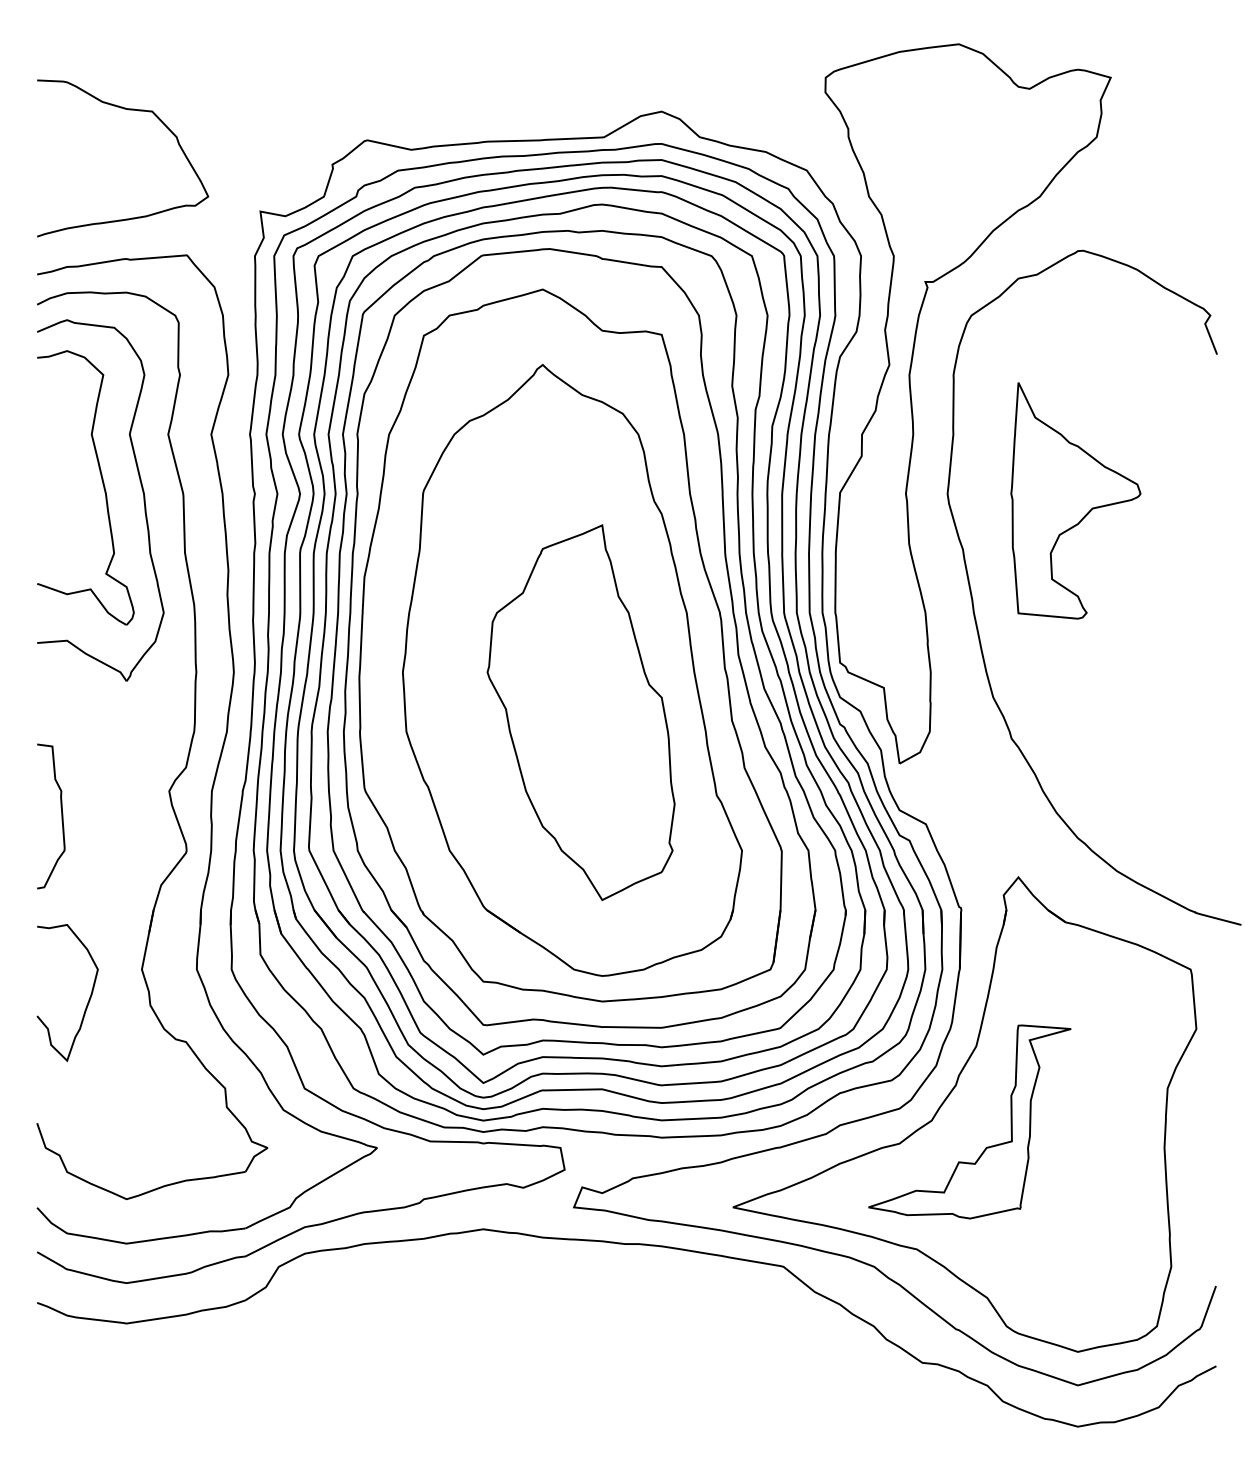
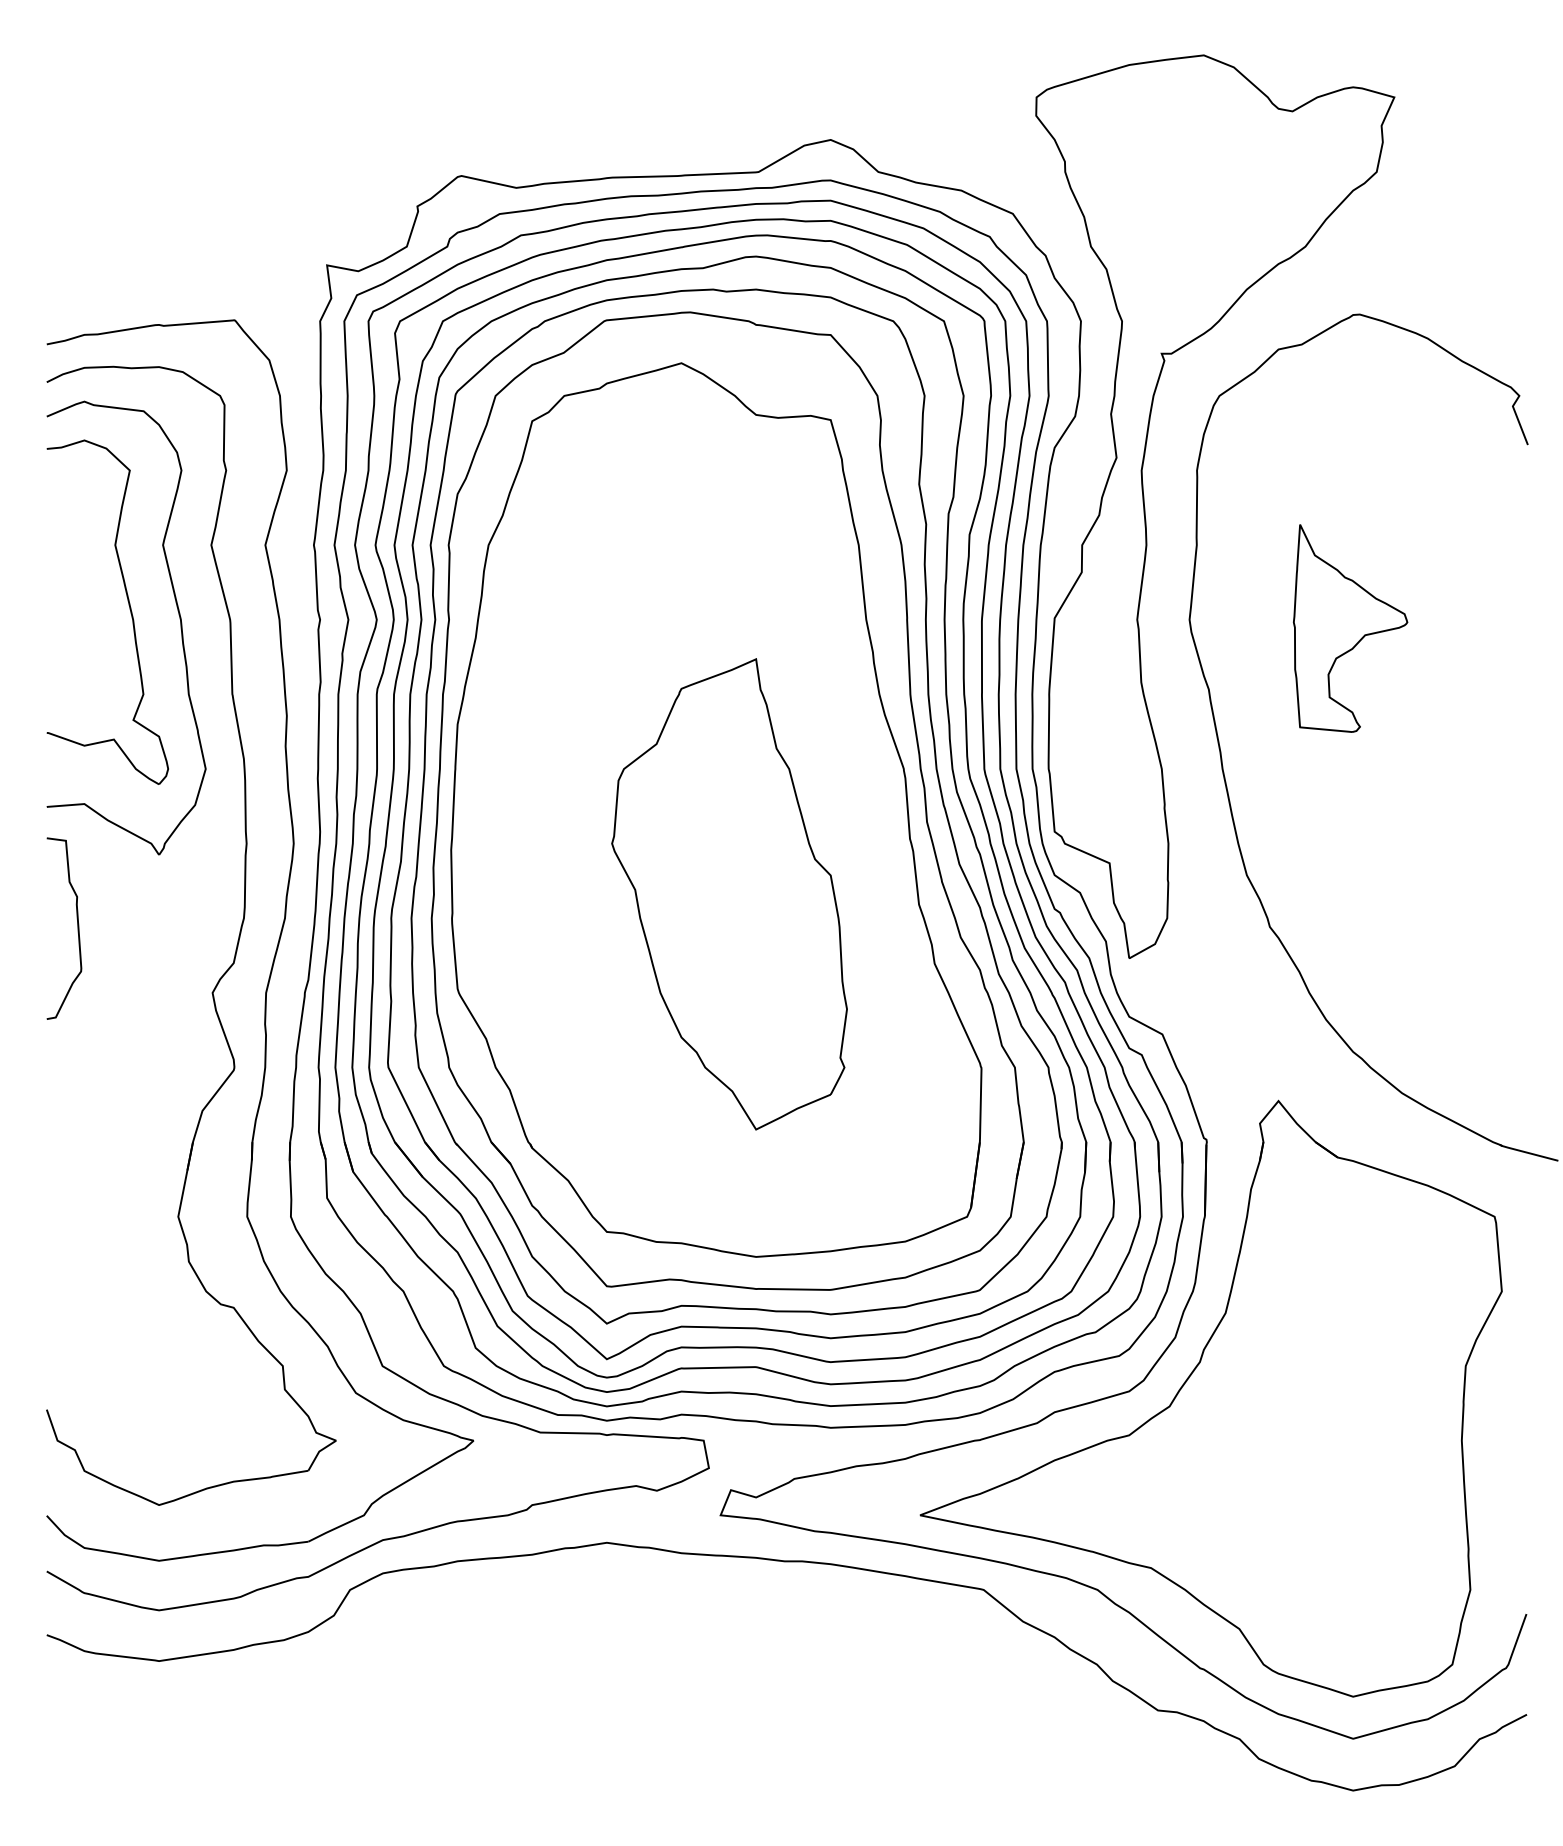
curve: (130, 110) -> (164, 138), removed
part: (1075, 500) -> (1350, 628), size x0.7
part: (572, 669) -> (718, 840), removed
curve: (61, 816) -> (77, 928), moved
curve: (88, 999) -> (111, 1254), removed
part: (986, 1146) -> (1238, 1439), removed

